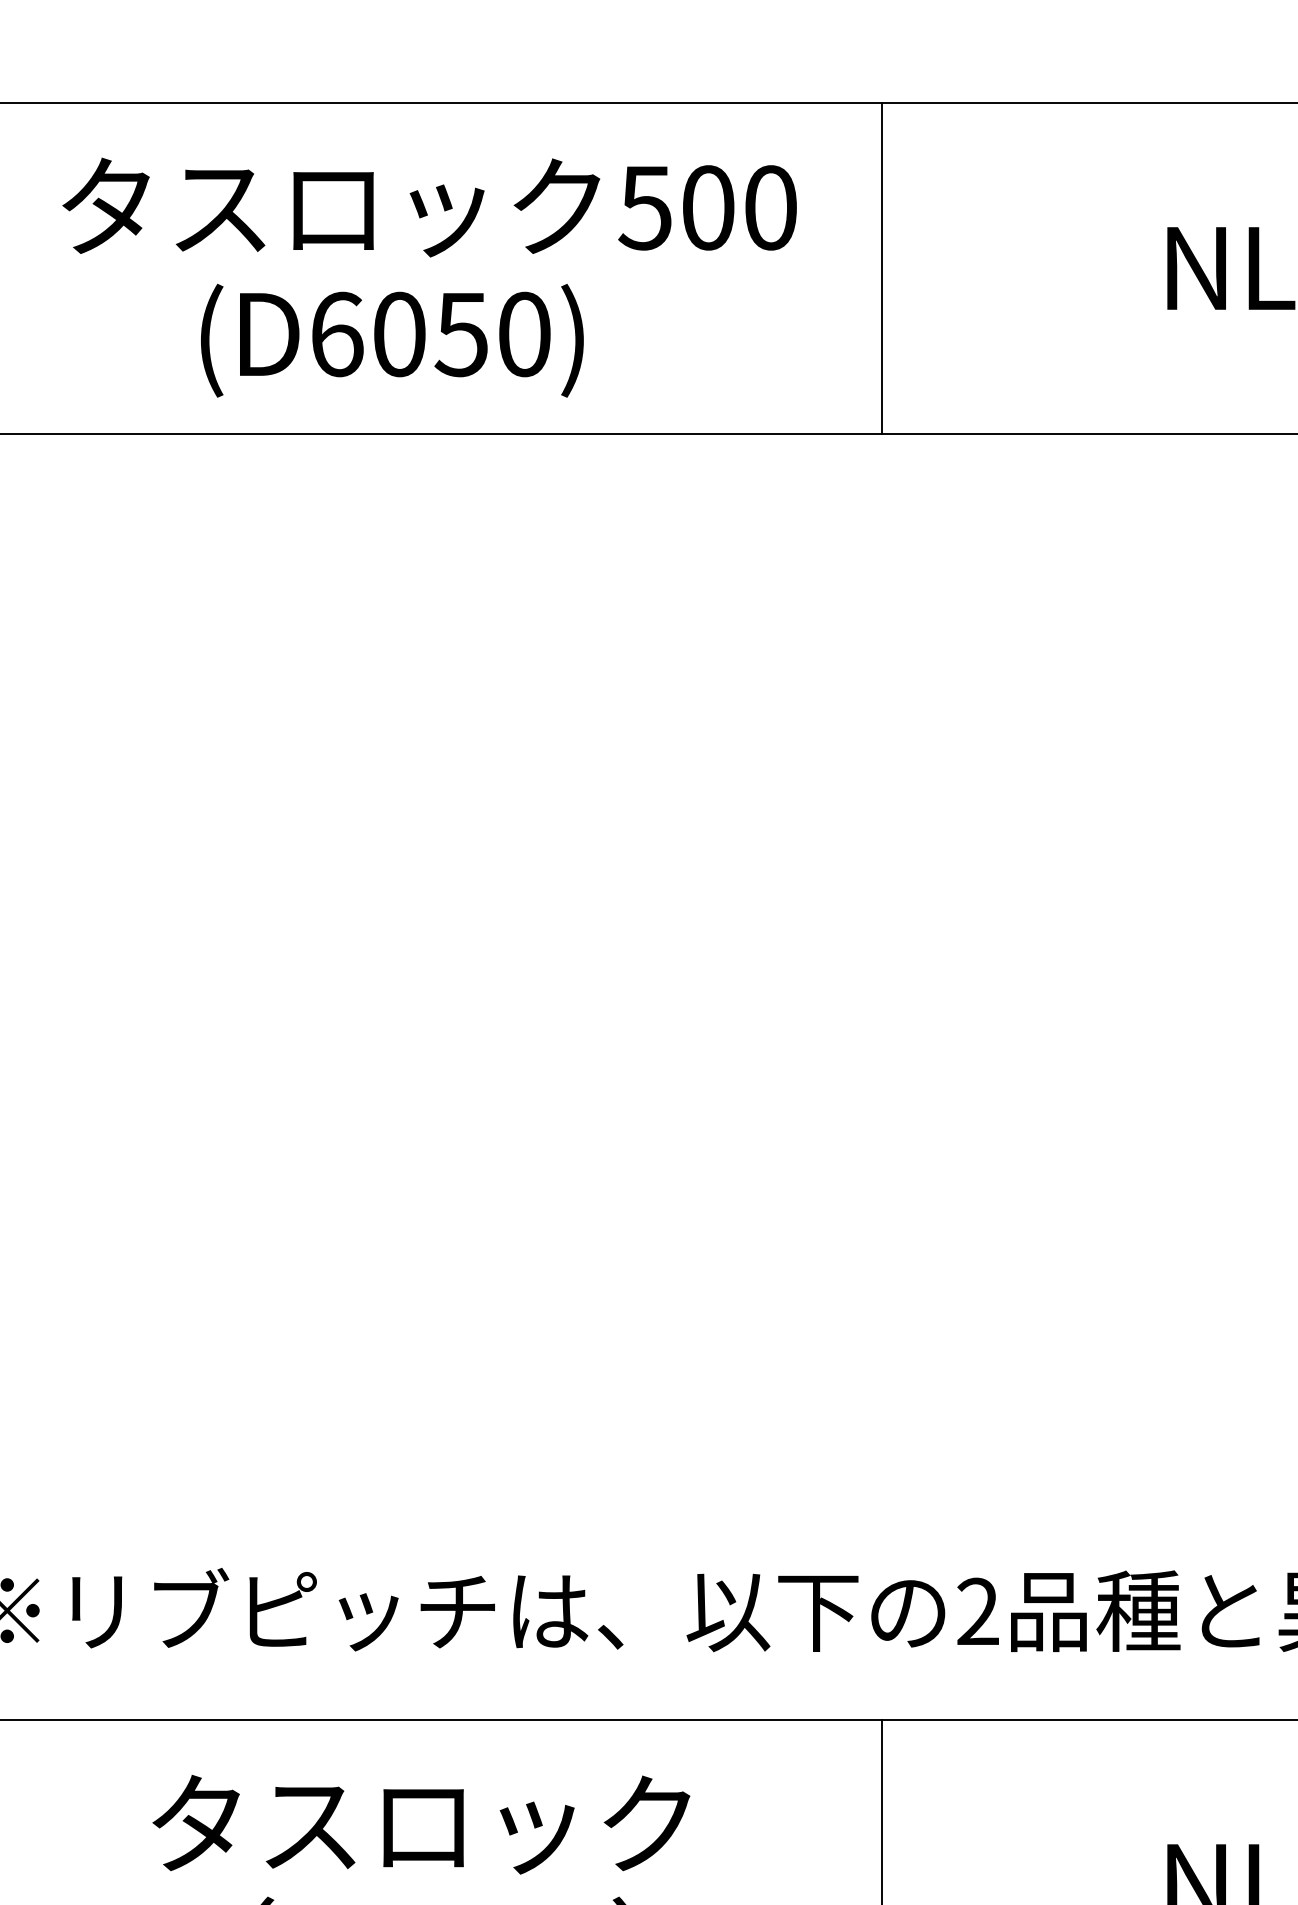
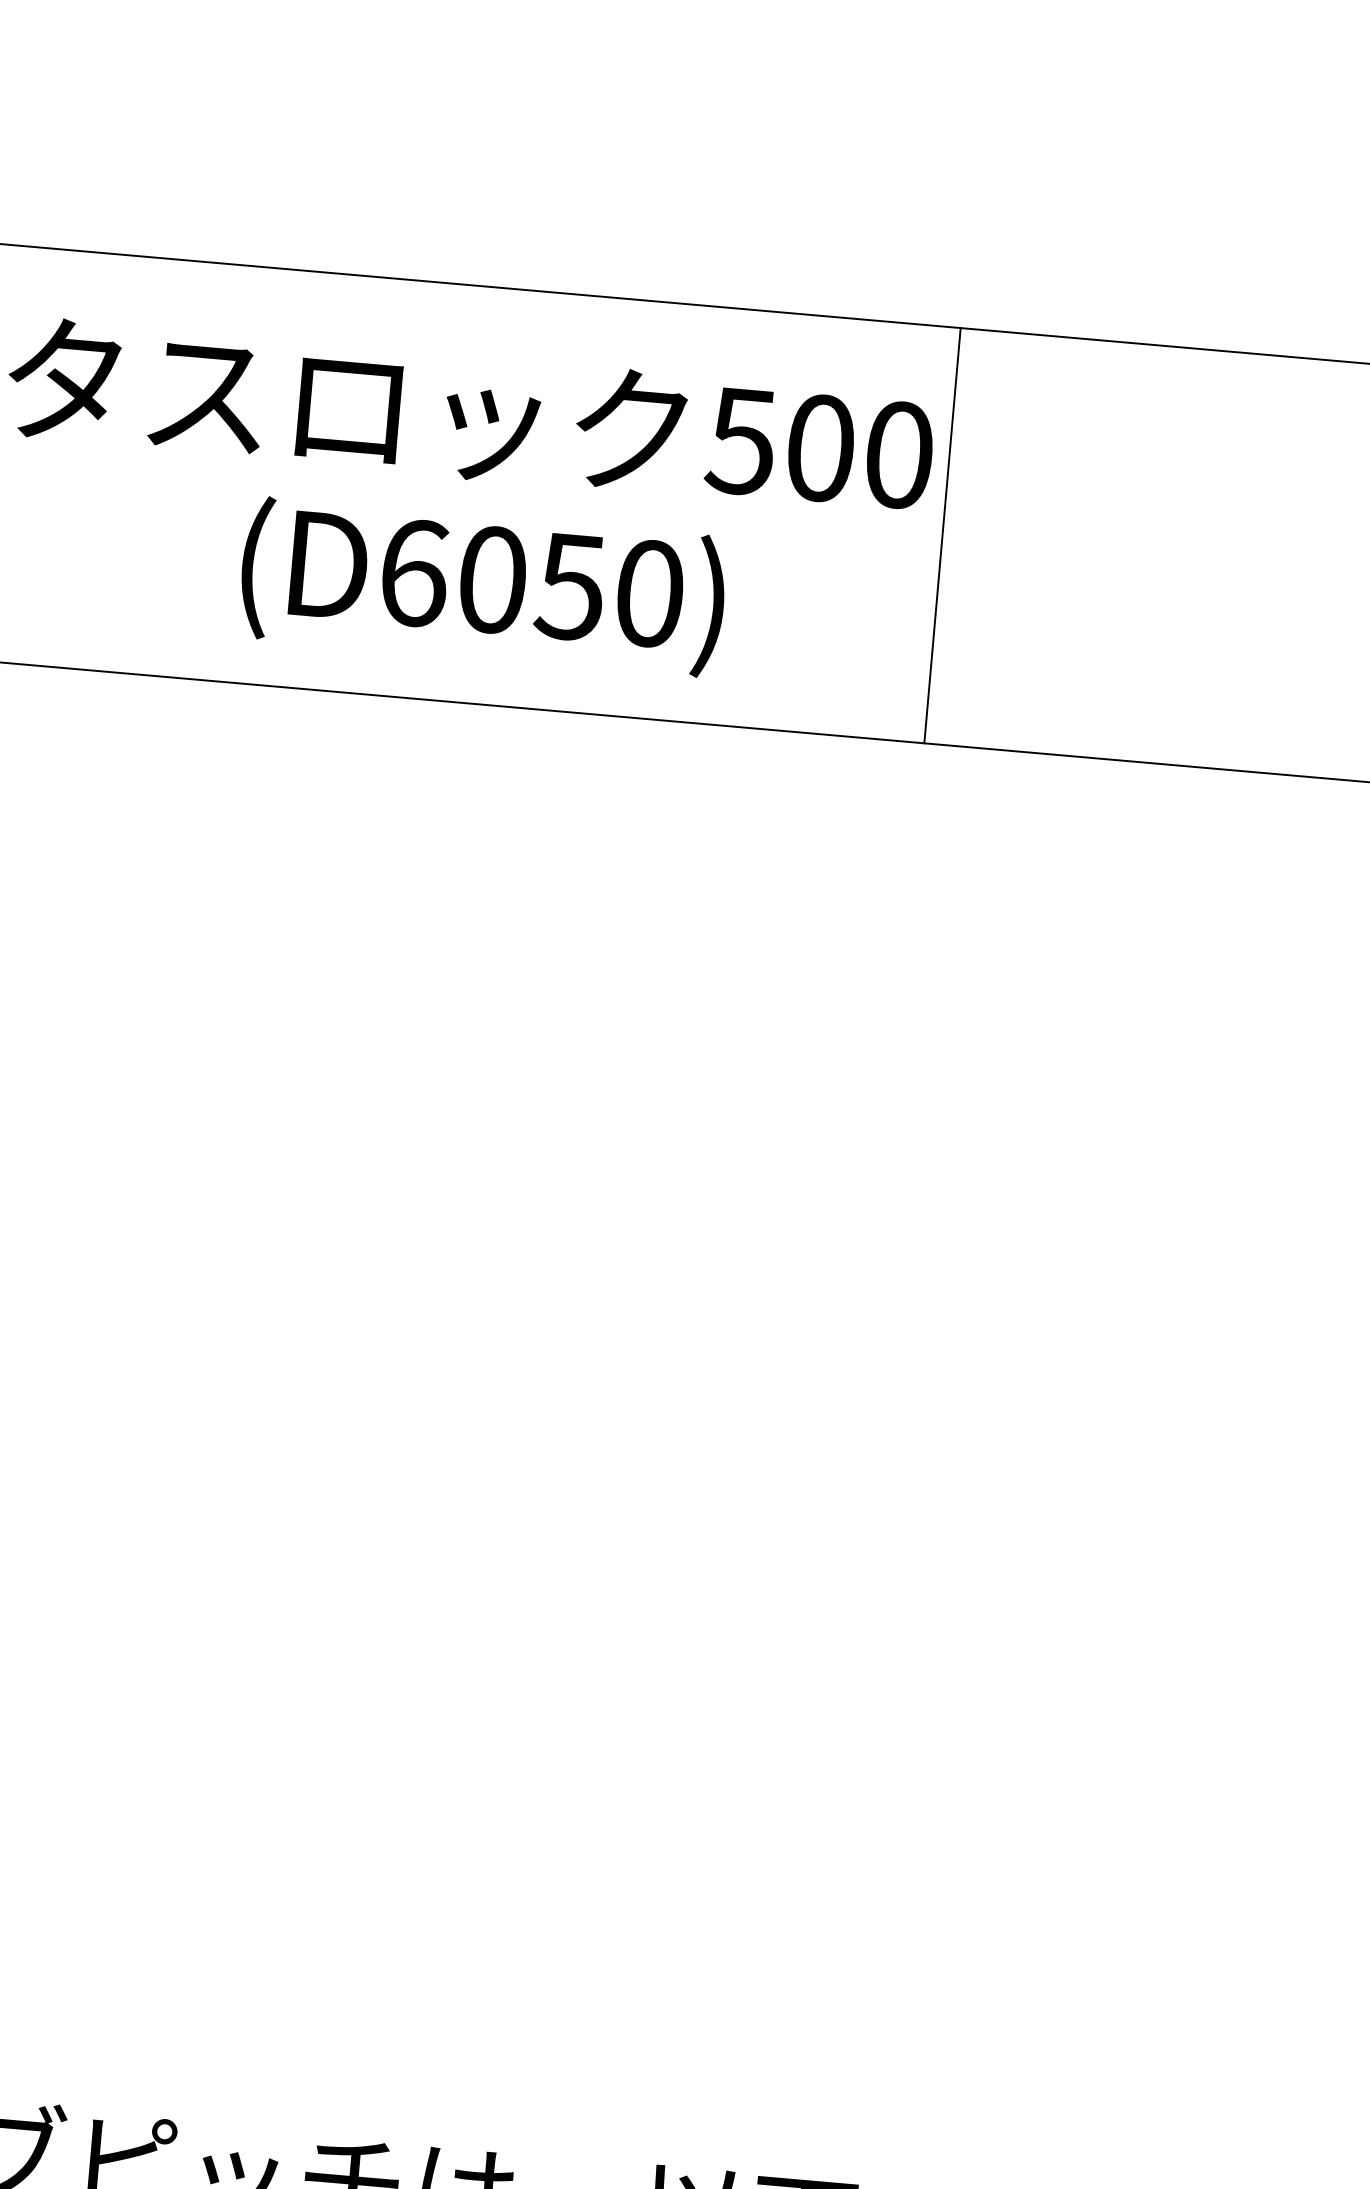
line: (881, 268) -> (942, 535), moved
text: (392, 340) -> (483, 586), moved

